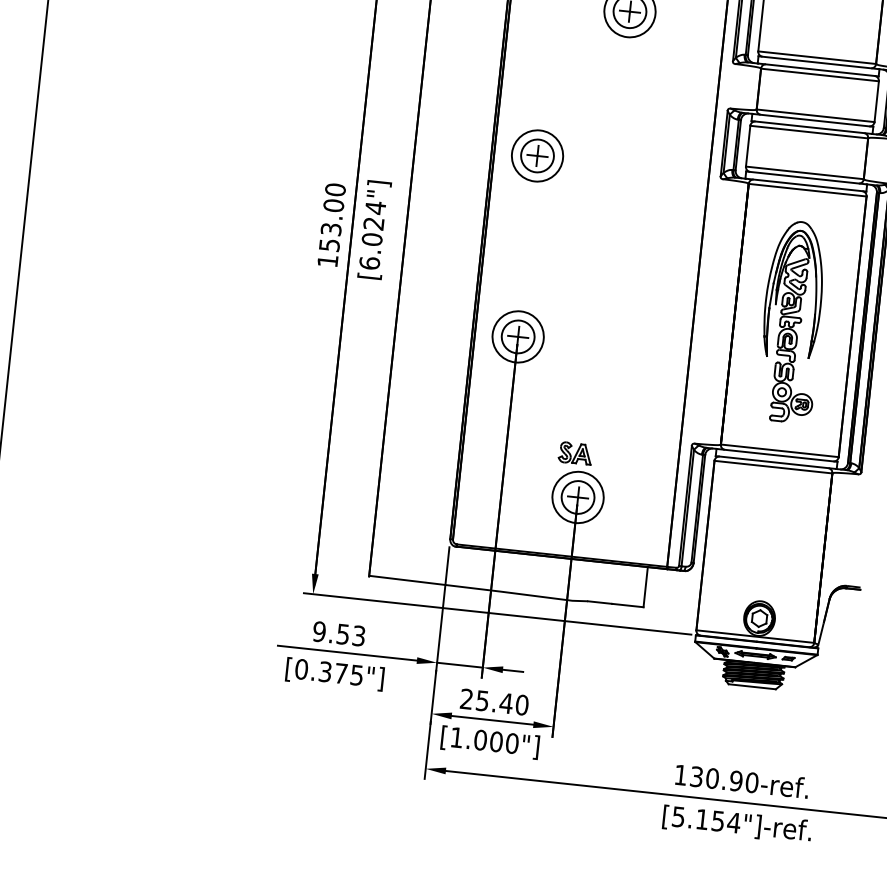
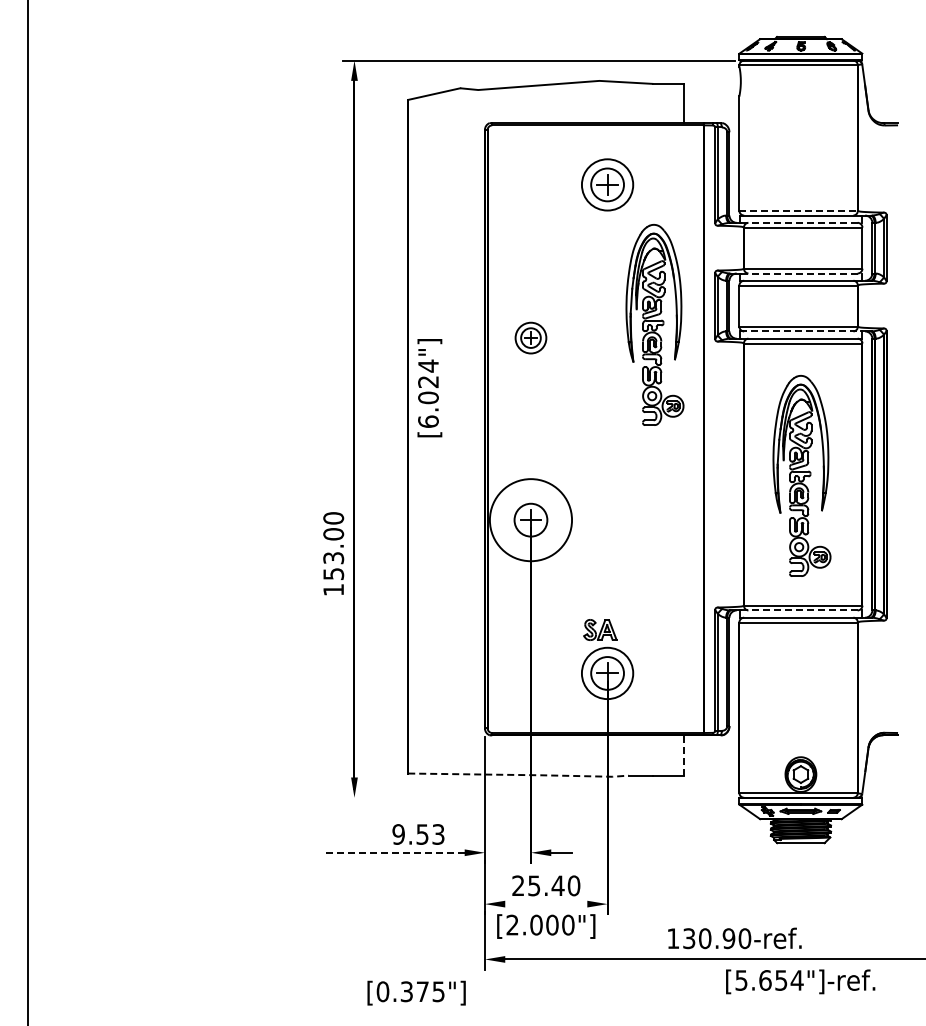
line: (818, 57) -> (799, 210), solid -> dashed
line: (818, 69) -> (801, 222), solid -> dashed
line: (813, 120) -> (801, 273), solid -> dashed
part: (537, 155) -> (530, 337), size x0.6
part: (661, 155) -> (654, 324), added
line: (806, 177) -> (800, 331), solid -> dashed
text: (331, 224) -> (333, 553), moved
text: (374, 230) -> (429, 388), moved
circle: (517, 336) -> (530, 519), size x1.6
line: (777, 455) -> (801, 610), solid -> dashed
line: (645, 586) -> (684, 754), solid -> dashed
line: (479, 589) -> (519, 775), solid -> dashed
line: (497, 613) -> (539, 797), removed
text: (339, 633) -> (418, 834), moved
line: (347, 652) -> (394, 852), solid -> dashed
line: (459, 664) -> (507, 852), removed
text: (334, 673) -> (416, 992), moved
line: (492, 720) -> (546, 904), removed
text: (456, 737) -> (512, 924), [1.000"] -> [2.000"]
text: (741, 781) -> (734, 938), moved
text: (702, 819) -> (765, 980), [5.154"]-ref. -> [5.654"]-ref.

